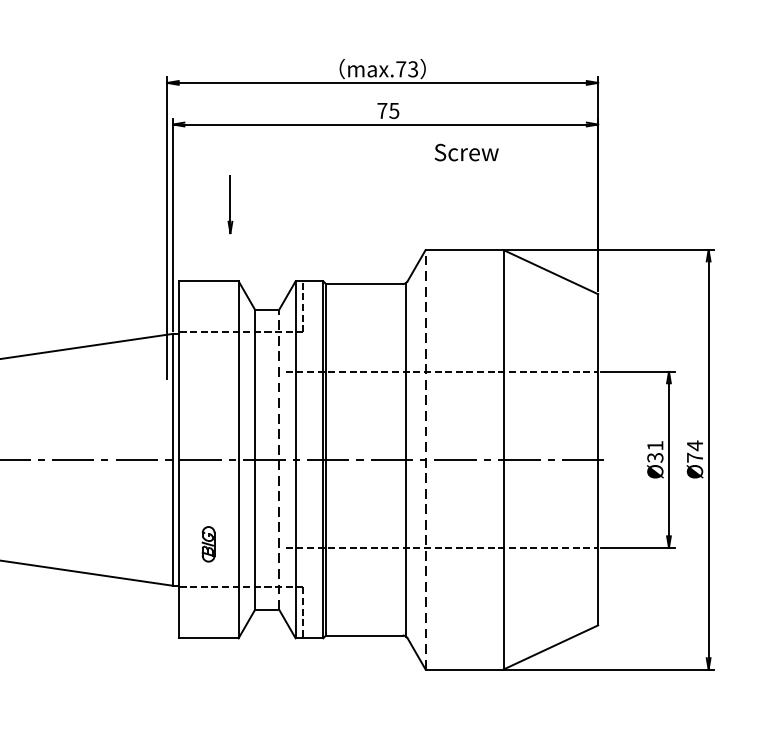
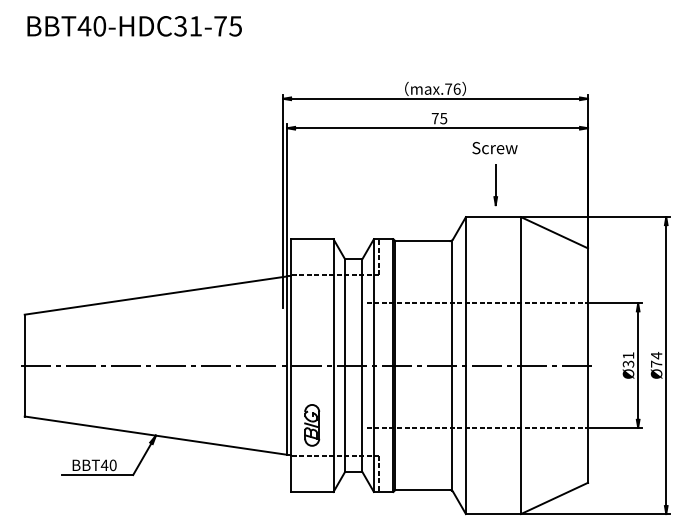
text: (412, 68) -> (456, 88), max.73 -> max.76
part: (230, 205) -> (495, 185), moved
line: (279, 459) -> (362, 365), dashed -> solid
line: (425, 459) -> (465, 365), dashed -> solid
part: (208, 544) -> (312, 425), size x1.67

